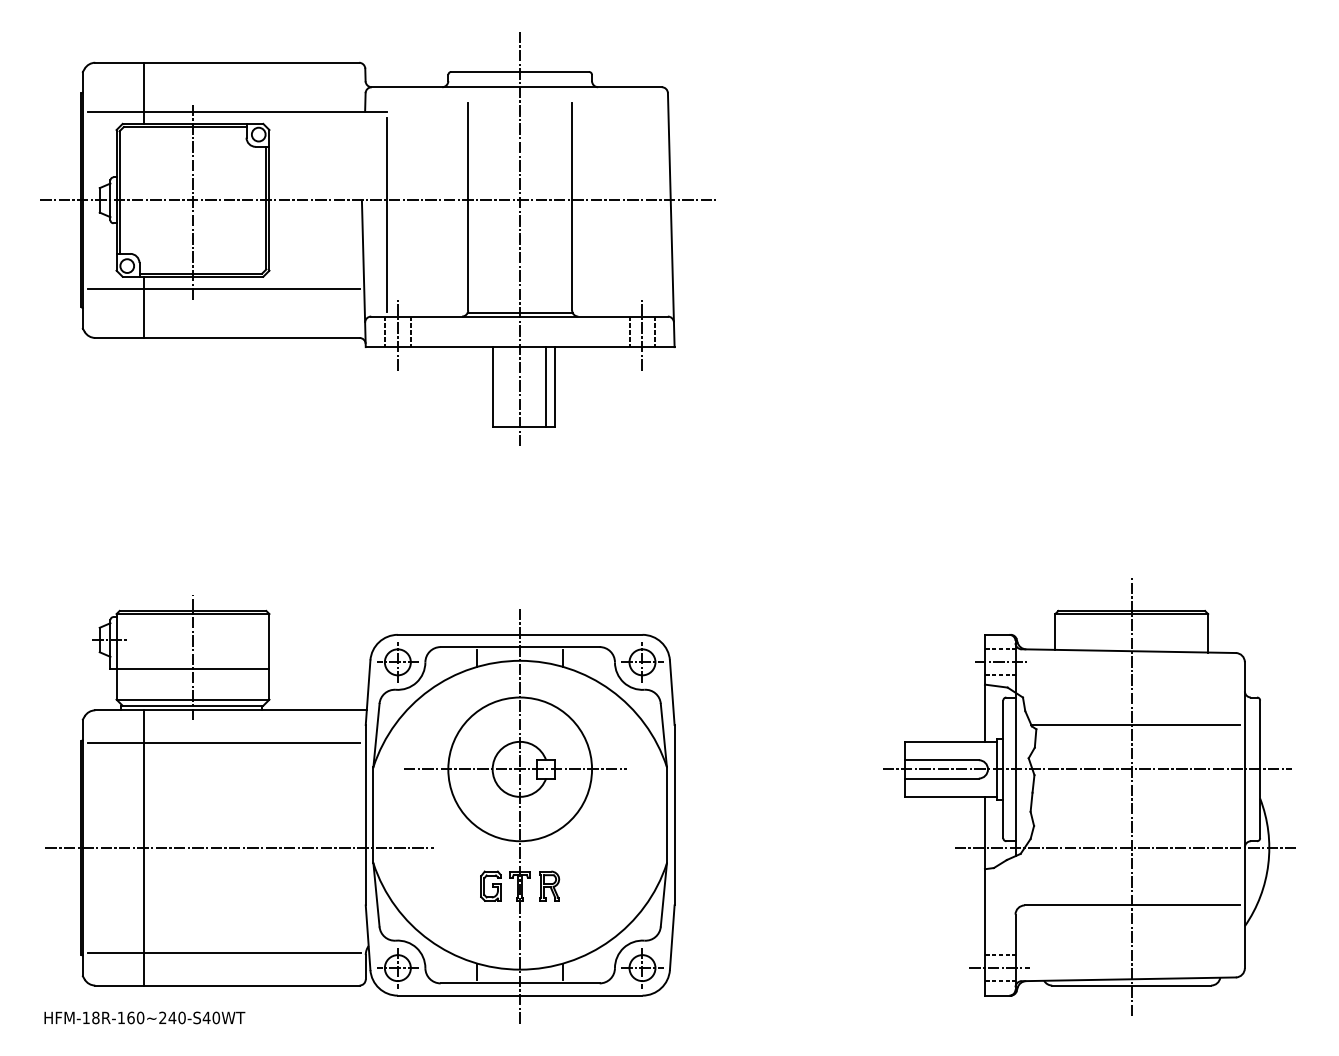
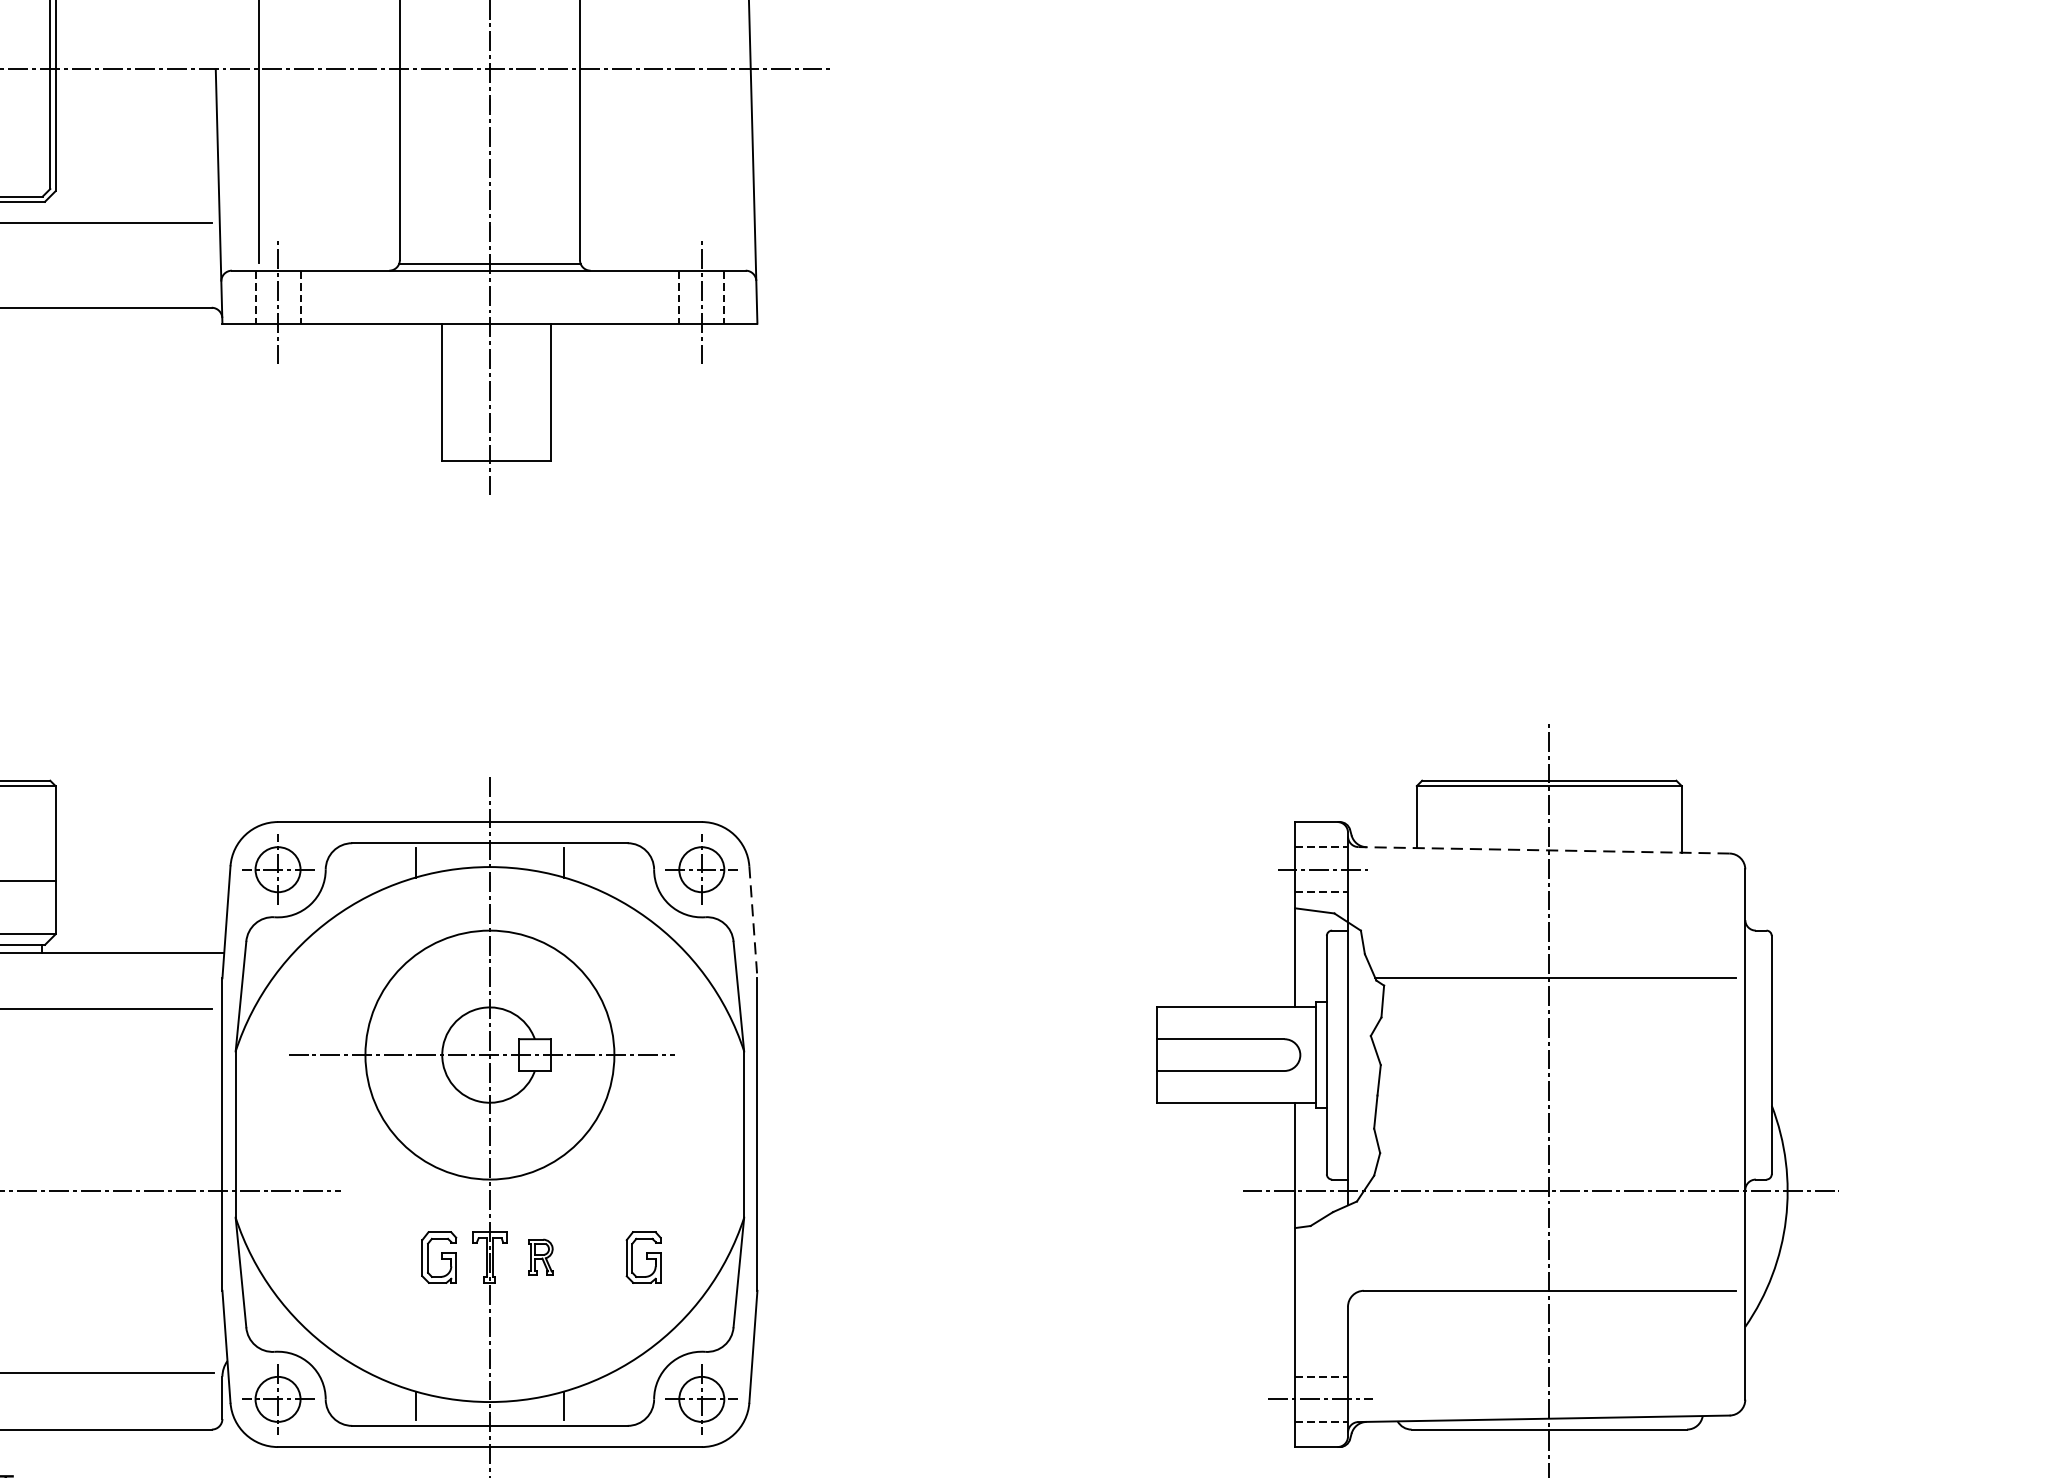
line: (546, 386) -> (535, 391), removed
line: (1128, 651) -> (1543, 850), solid -> dashed
line: (672, 693) -> (753, 923), solid -> dashed
line: (1087, 769) -> (1472, 1055), removed
part: (549, 885) -> (540, 1256), size x0.7
part: (608, 885) -> (642, 1256), added

